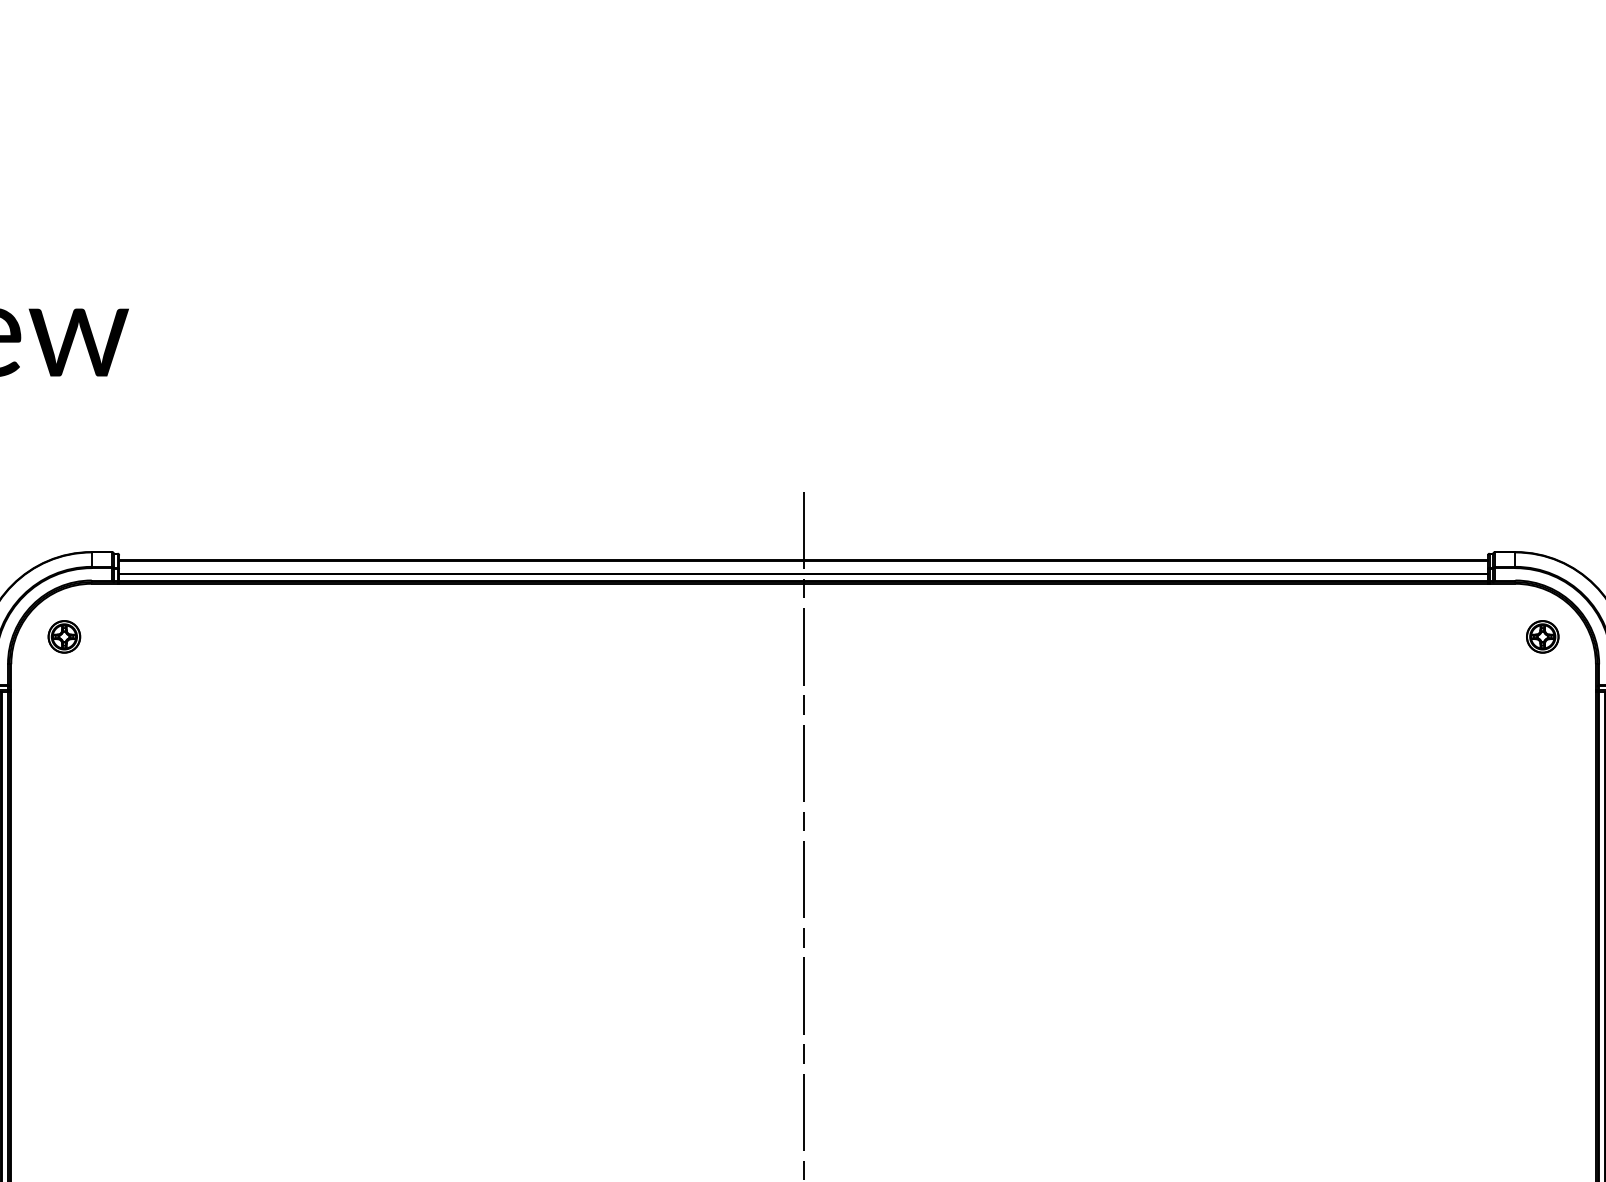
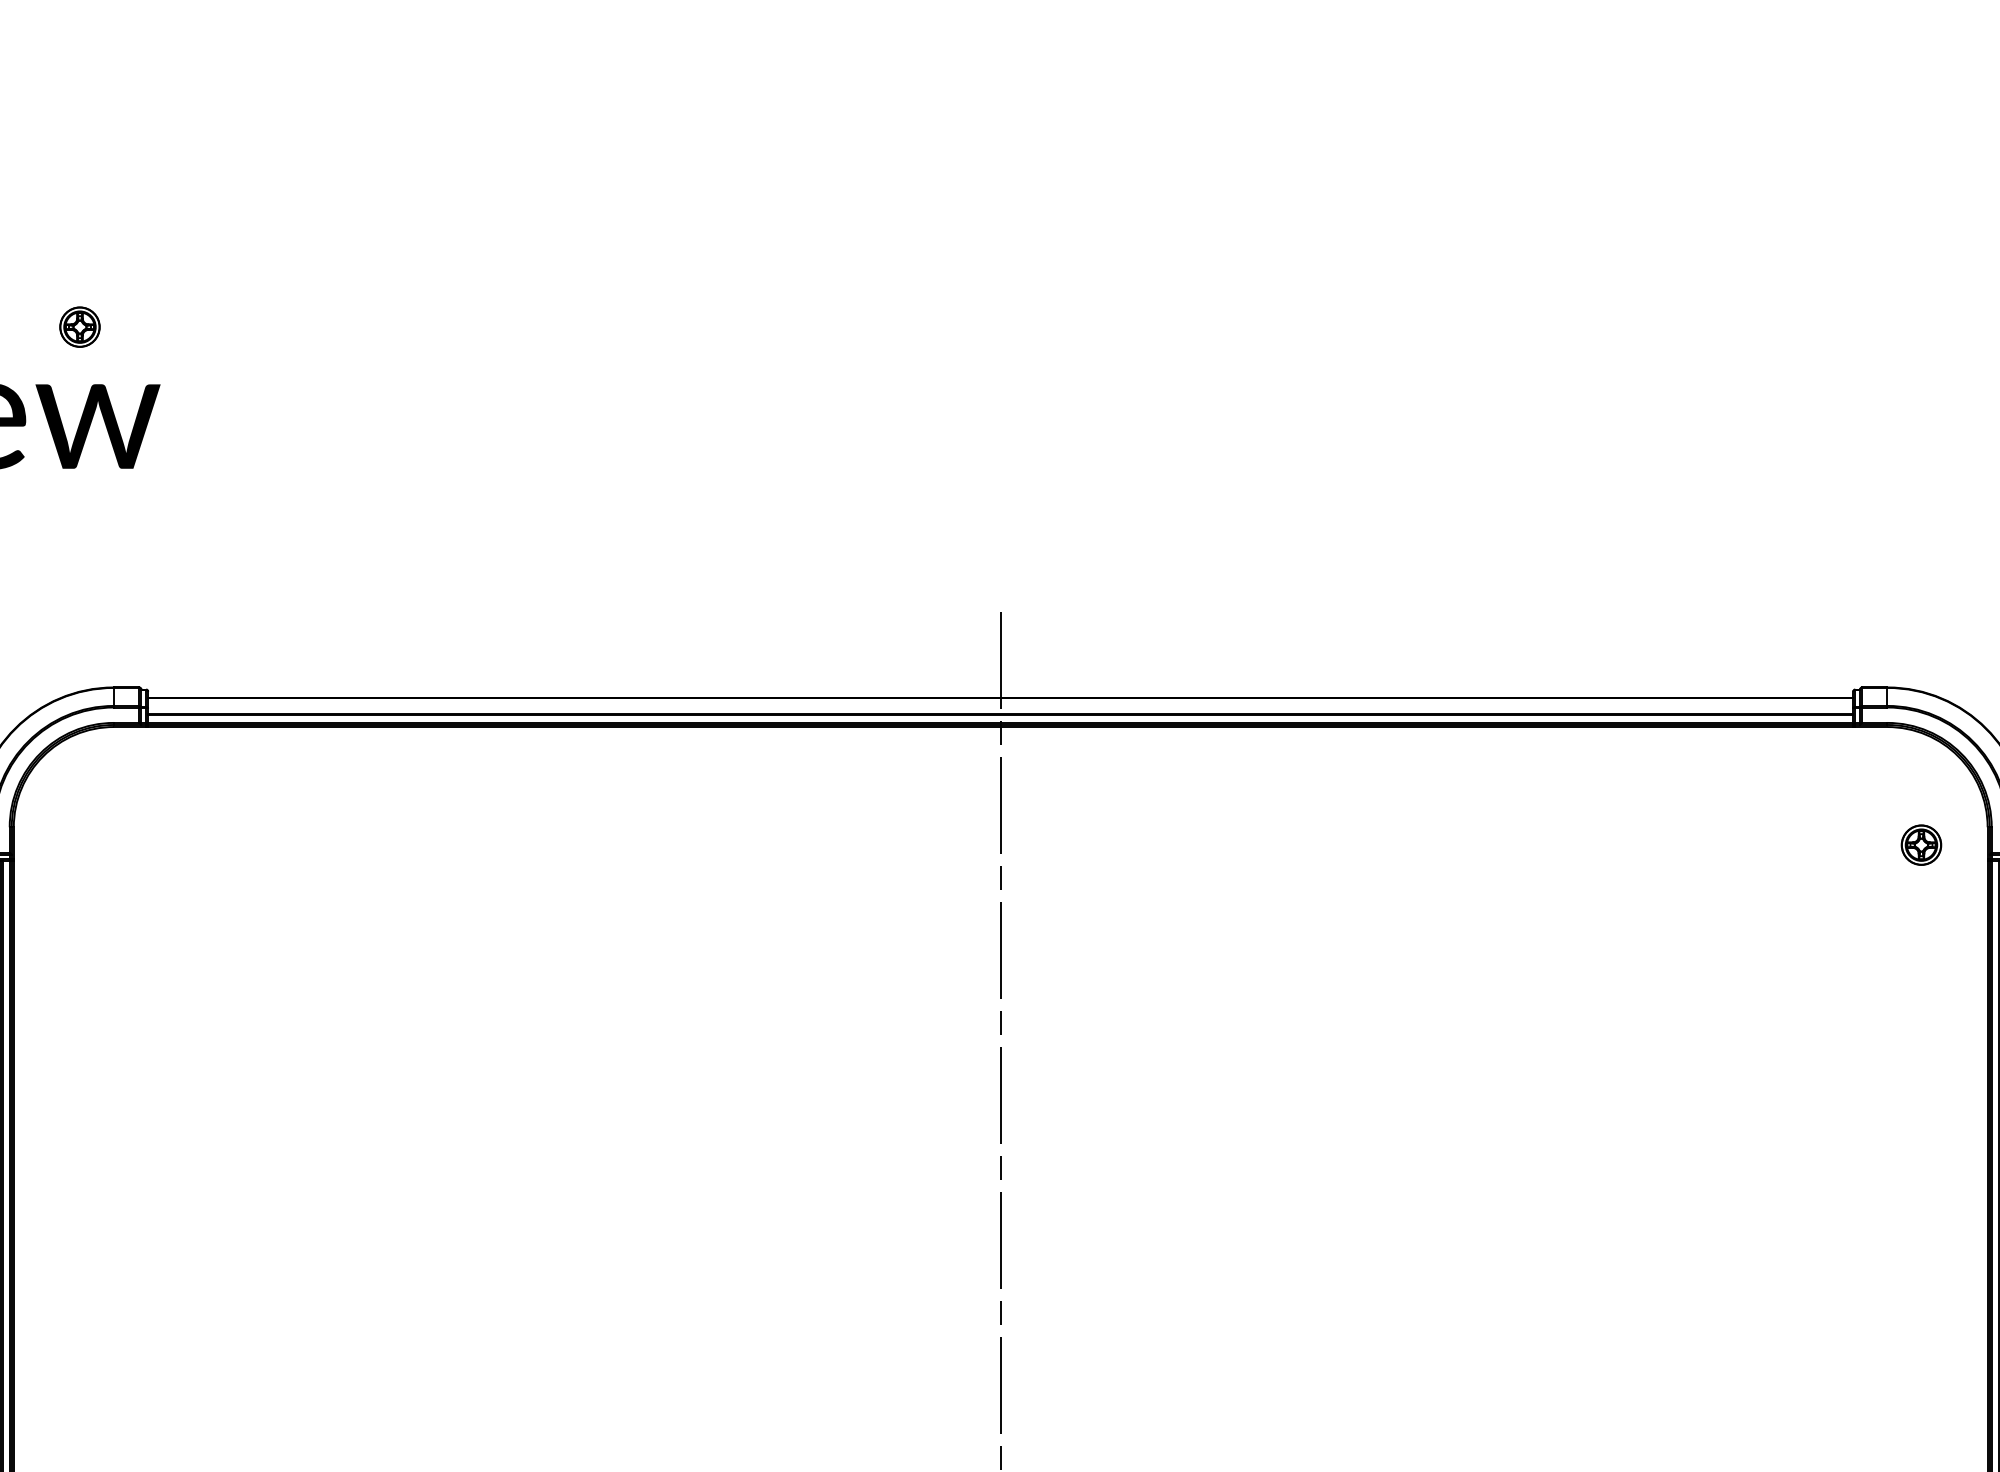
part: (64, 636) -> (79, 326), moved
part: (1542, 636) -> (1921, 844), moved

